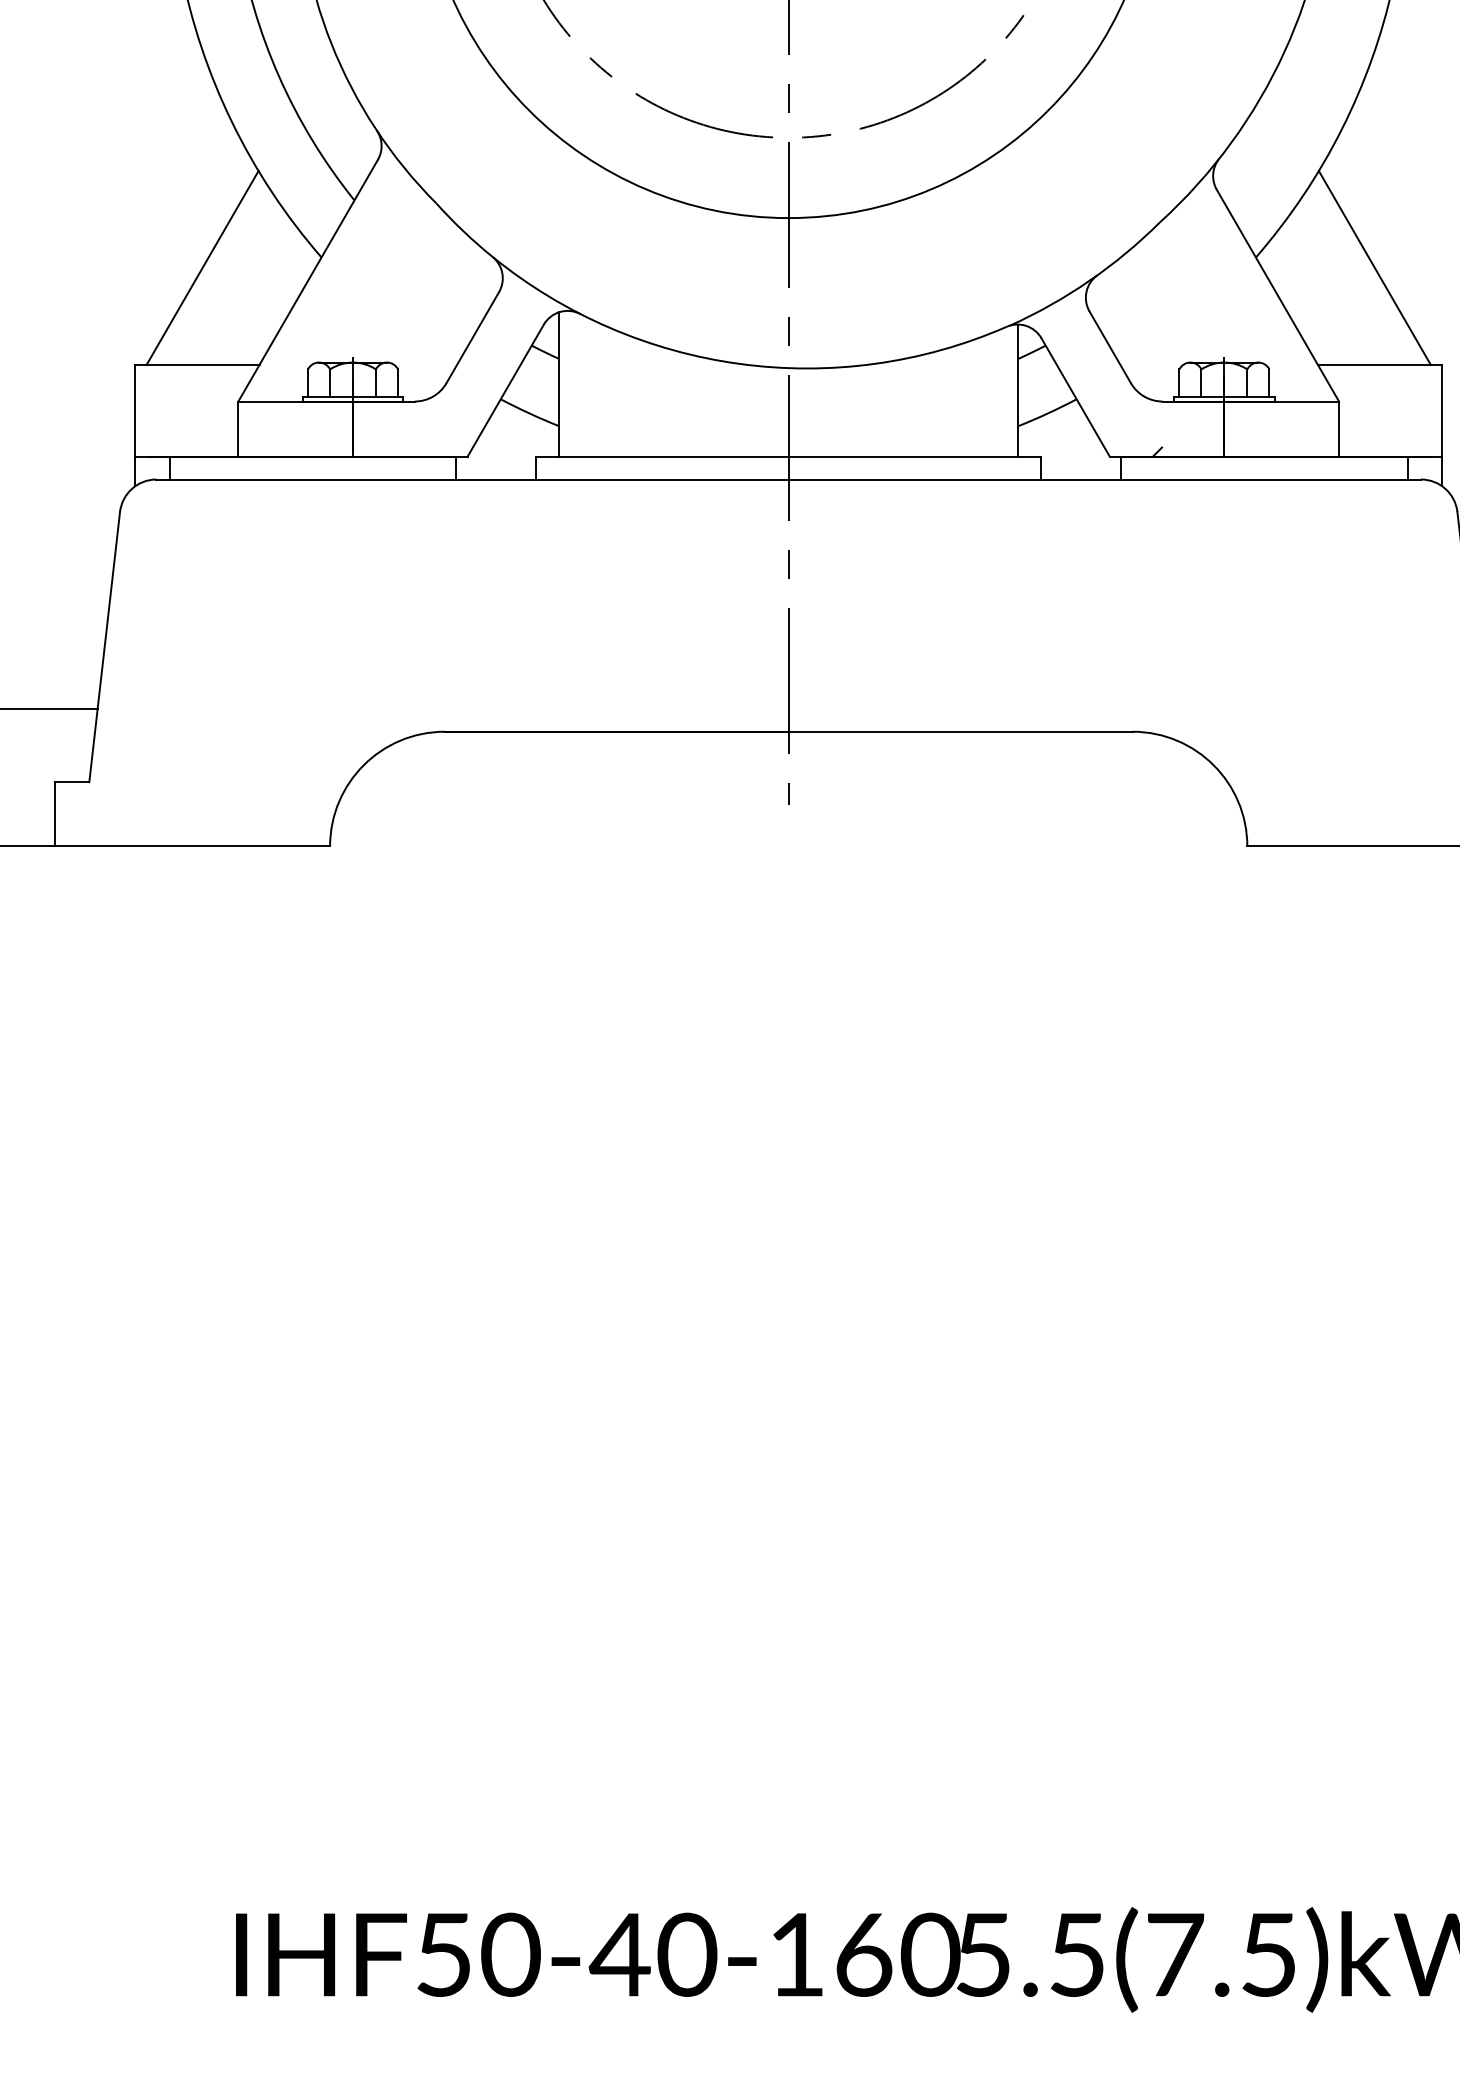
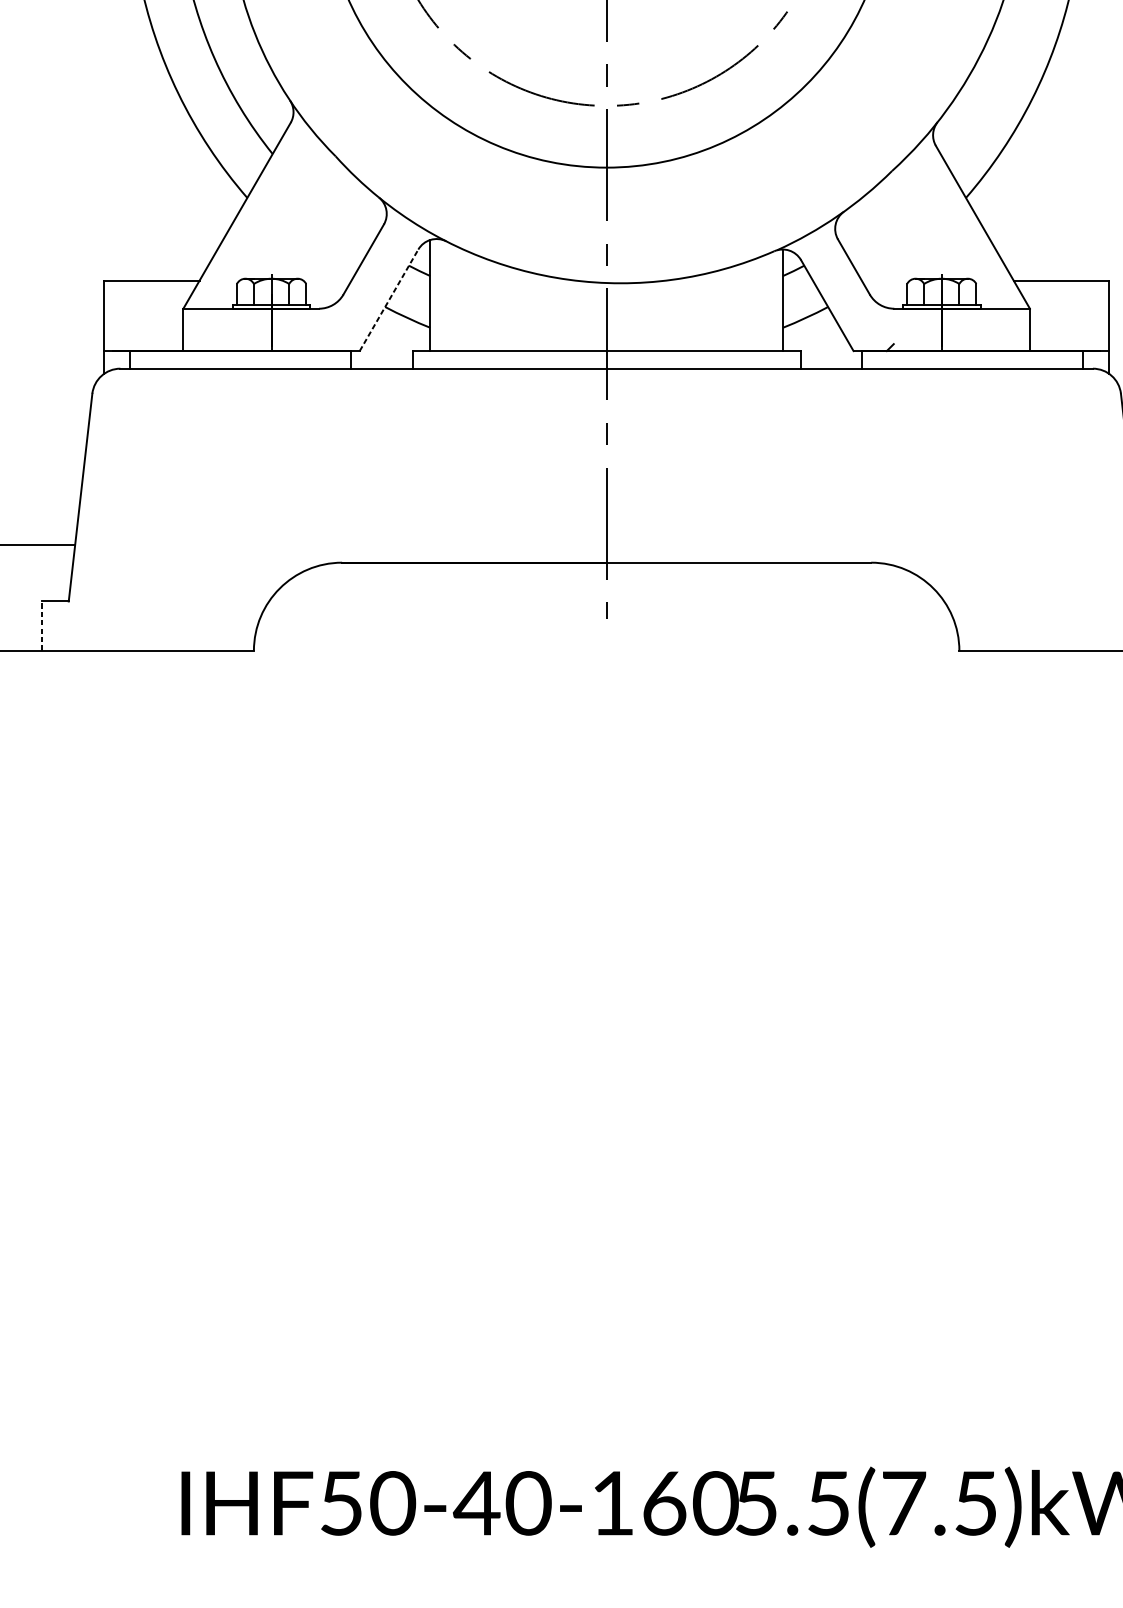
line: (202, 267) -> (155, 205), removed
line: (1374, 267) -> (1057, 205), removed
line: (506, 390) -> (389, 300), solid -> dashed
line: (54, 813) -> (41, 625), solid -> dashed

